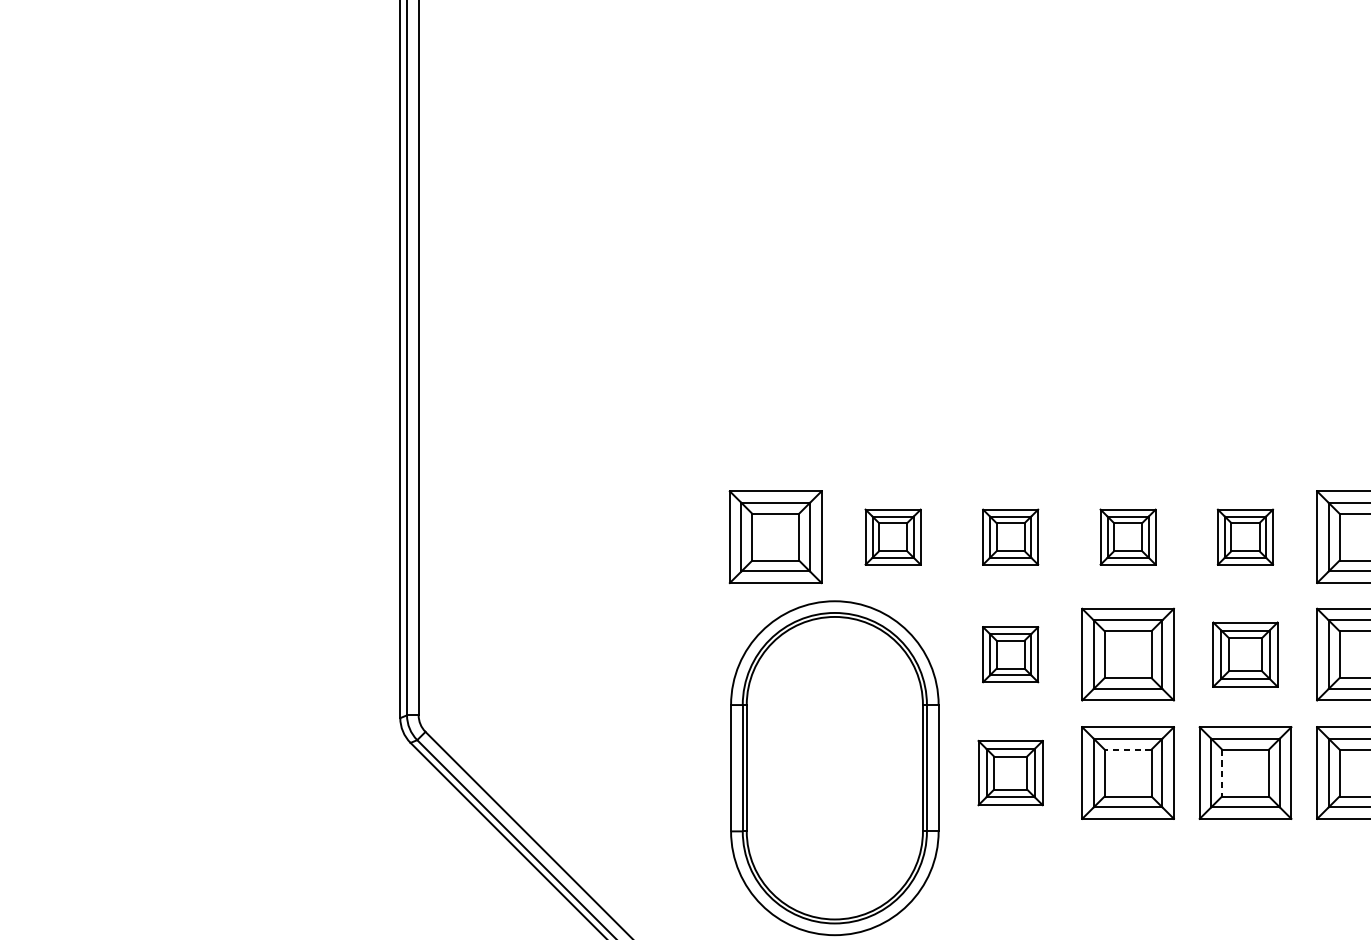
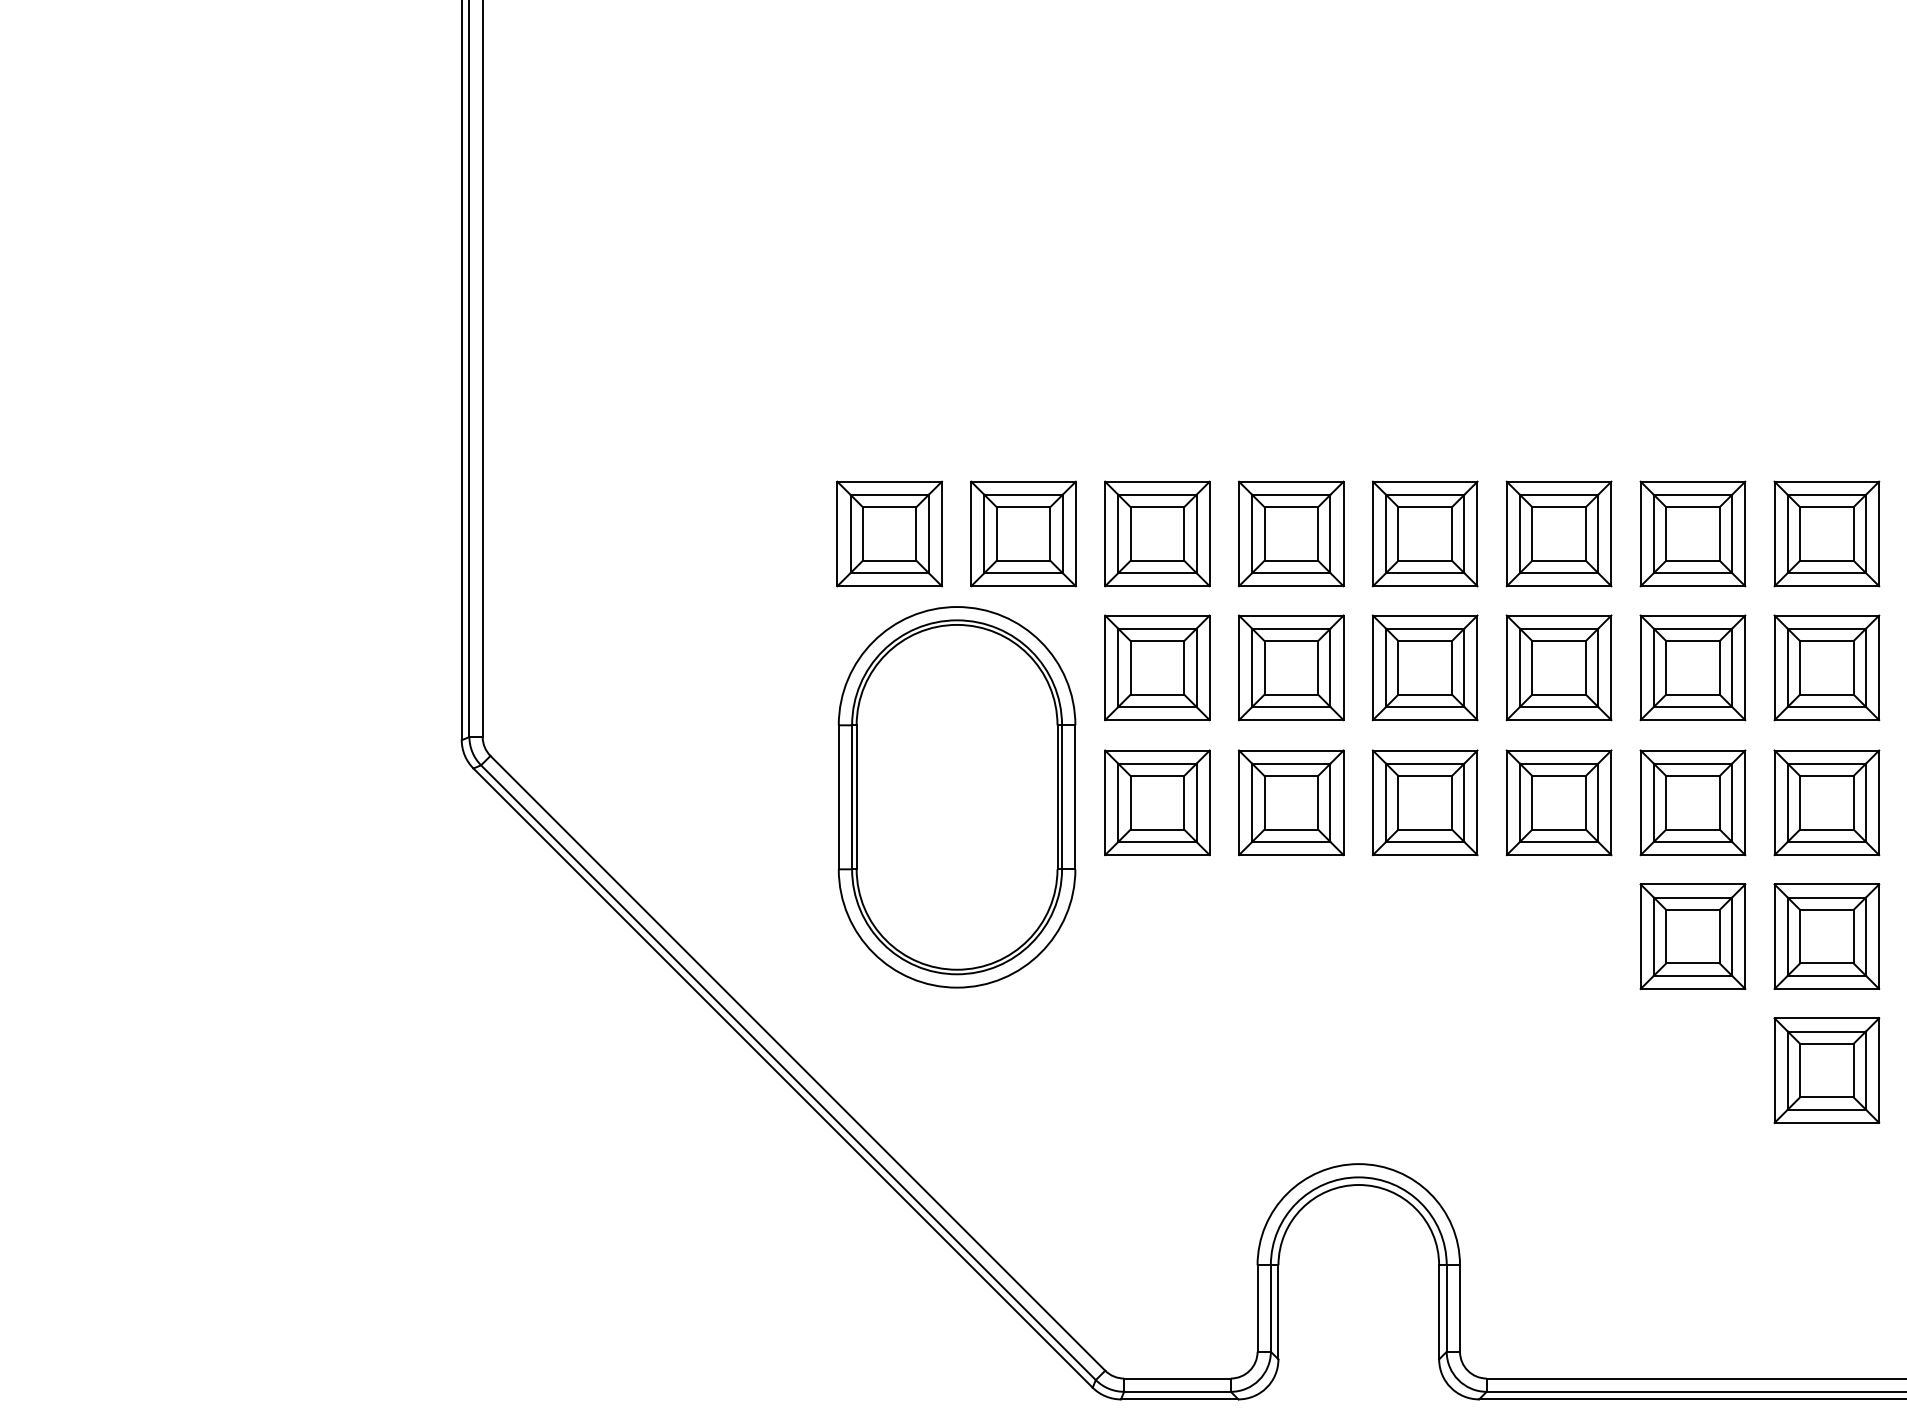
part: (893, 536) -> (1023, 533), size x1.67
part: (1010, 536) -> (1157, 533), size x1.67
part: (1128, 536) -> (1291, 533), size x1.67
part: (1244, 536) -> (1424, 533), size x1.67
part: (1010, 654) -> (1157, 667), size x1.67
part: (1244, 654) -> (1424, 667), size x1.43
line: (1128, 749) -> (1291, 776), dashed -> solid
part: (1010, 772) -> (1157, 802), size x1.43
line: (1222, 772) -> (1398, 802), dashed -> solid

